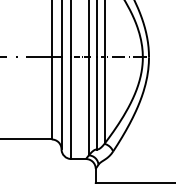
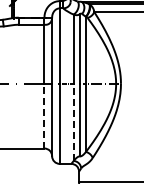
line: (51, 97) -> (44, 115), solid -> dashed
line: (88, 106) -> (73, 122), solid -> dashed

